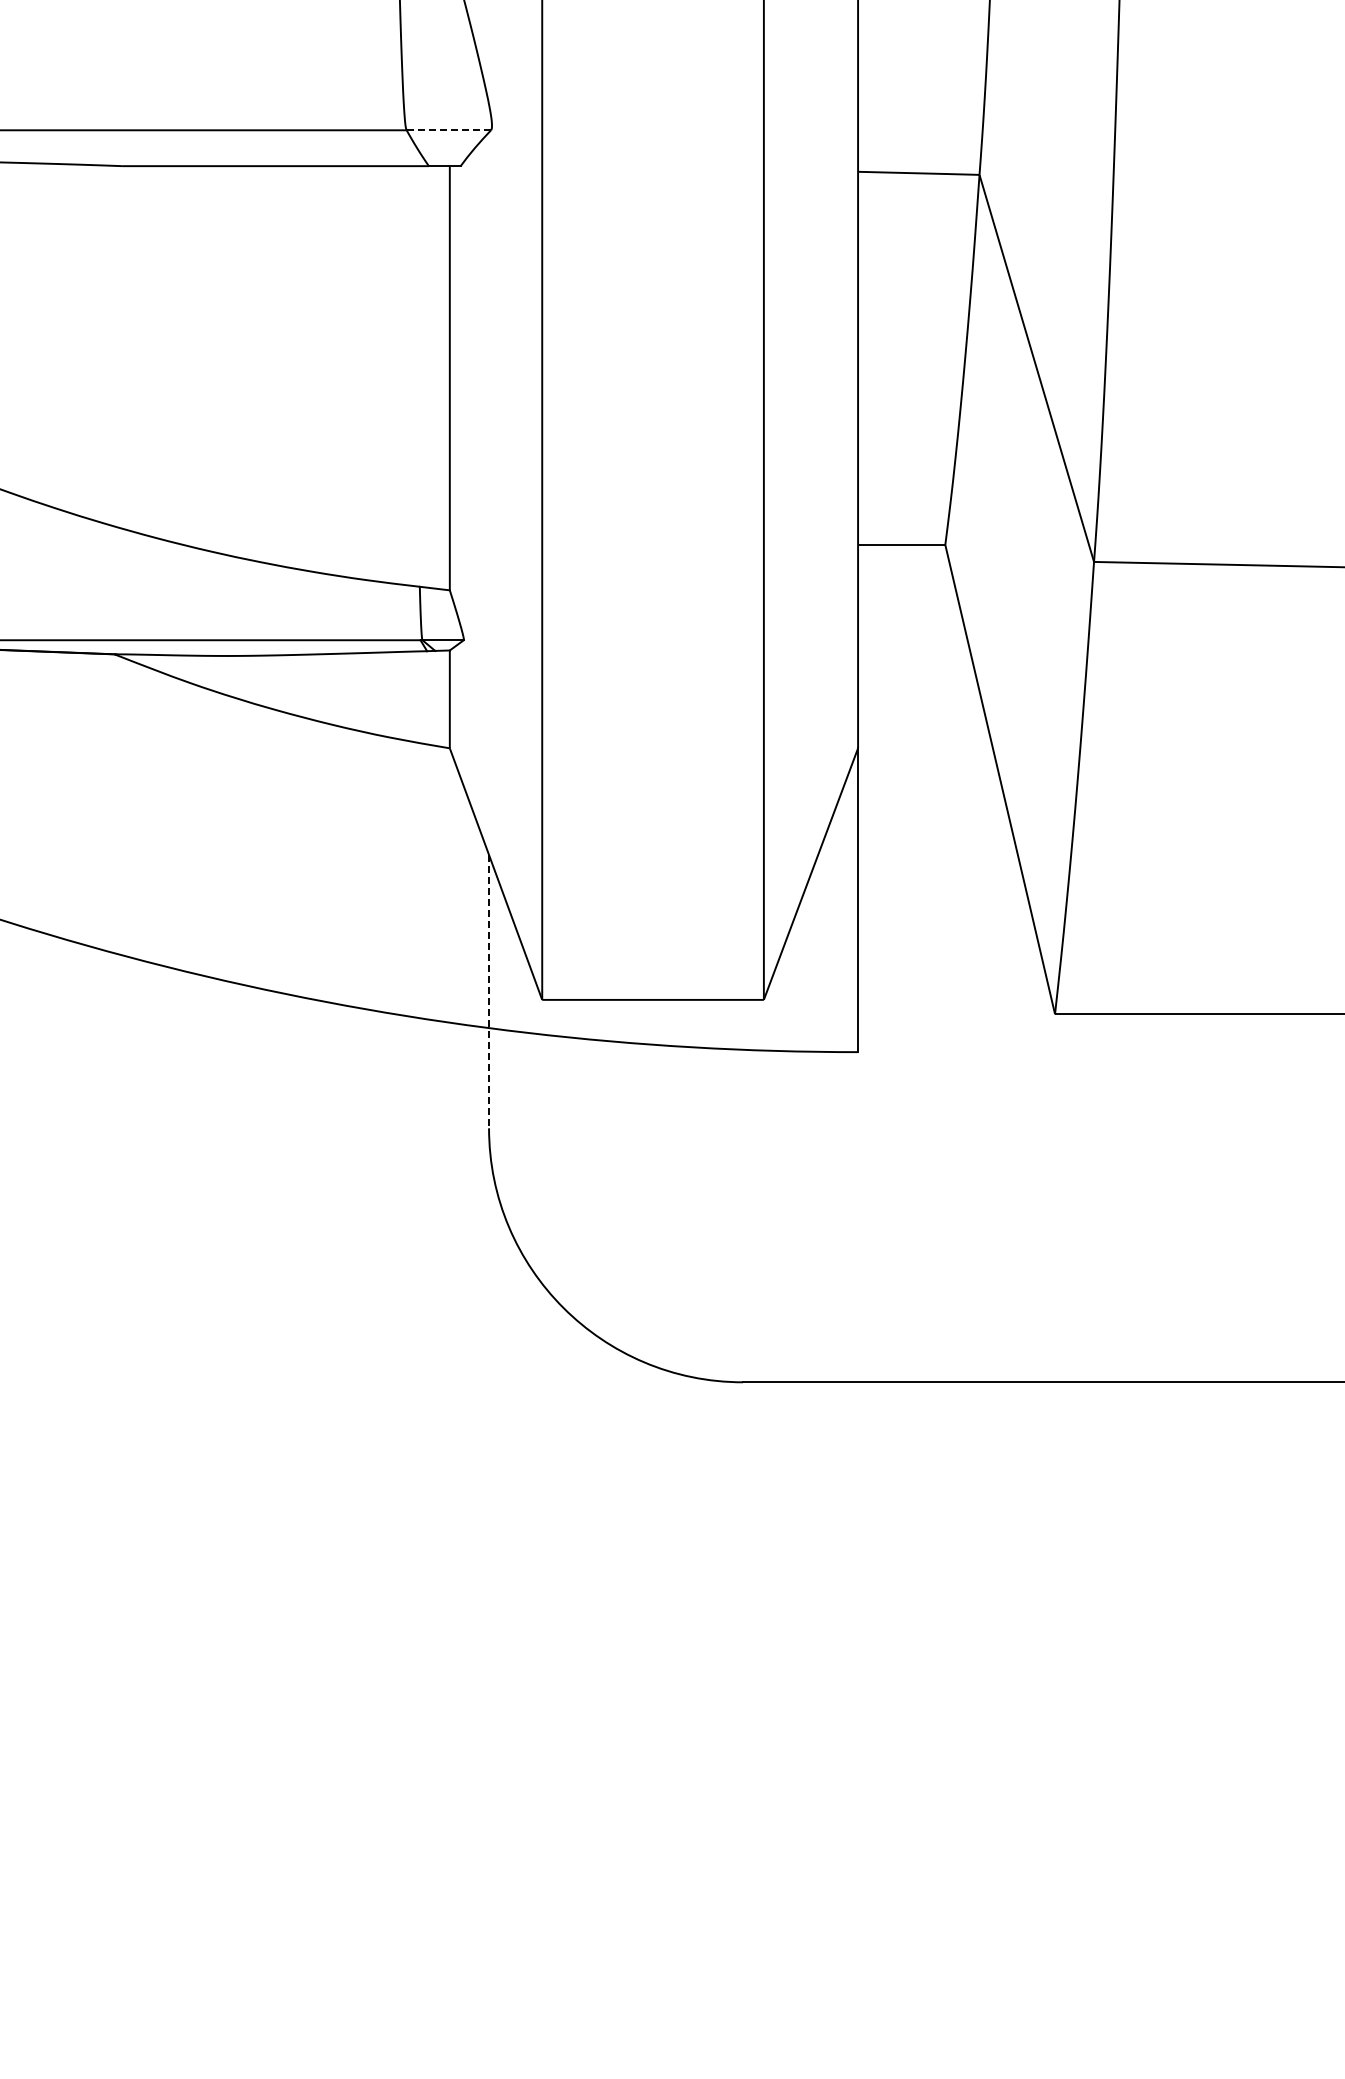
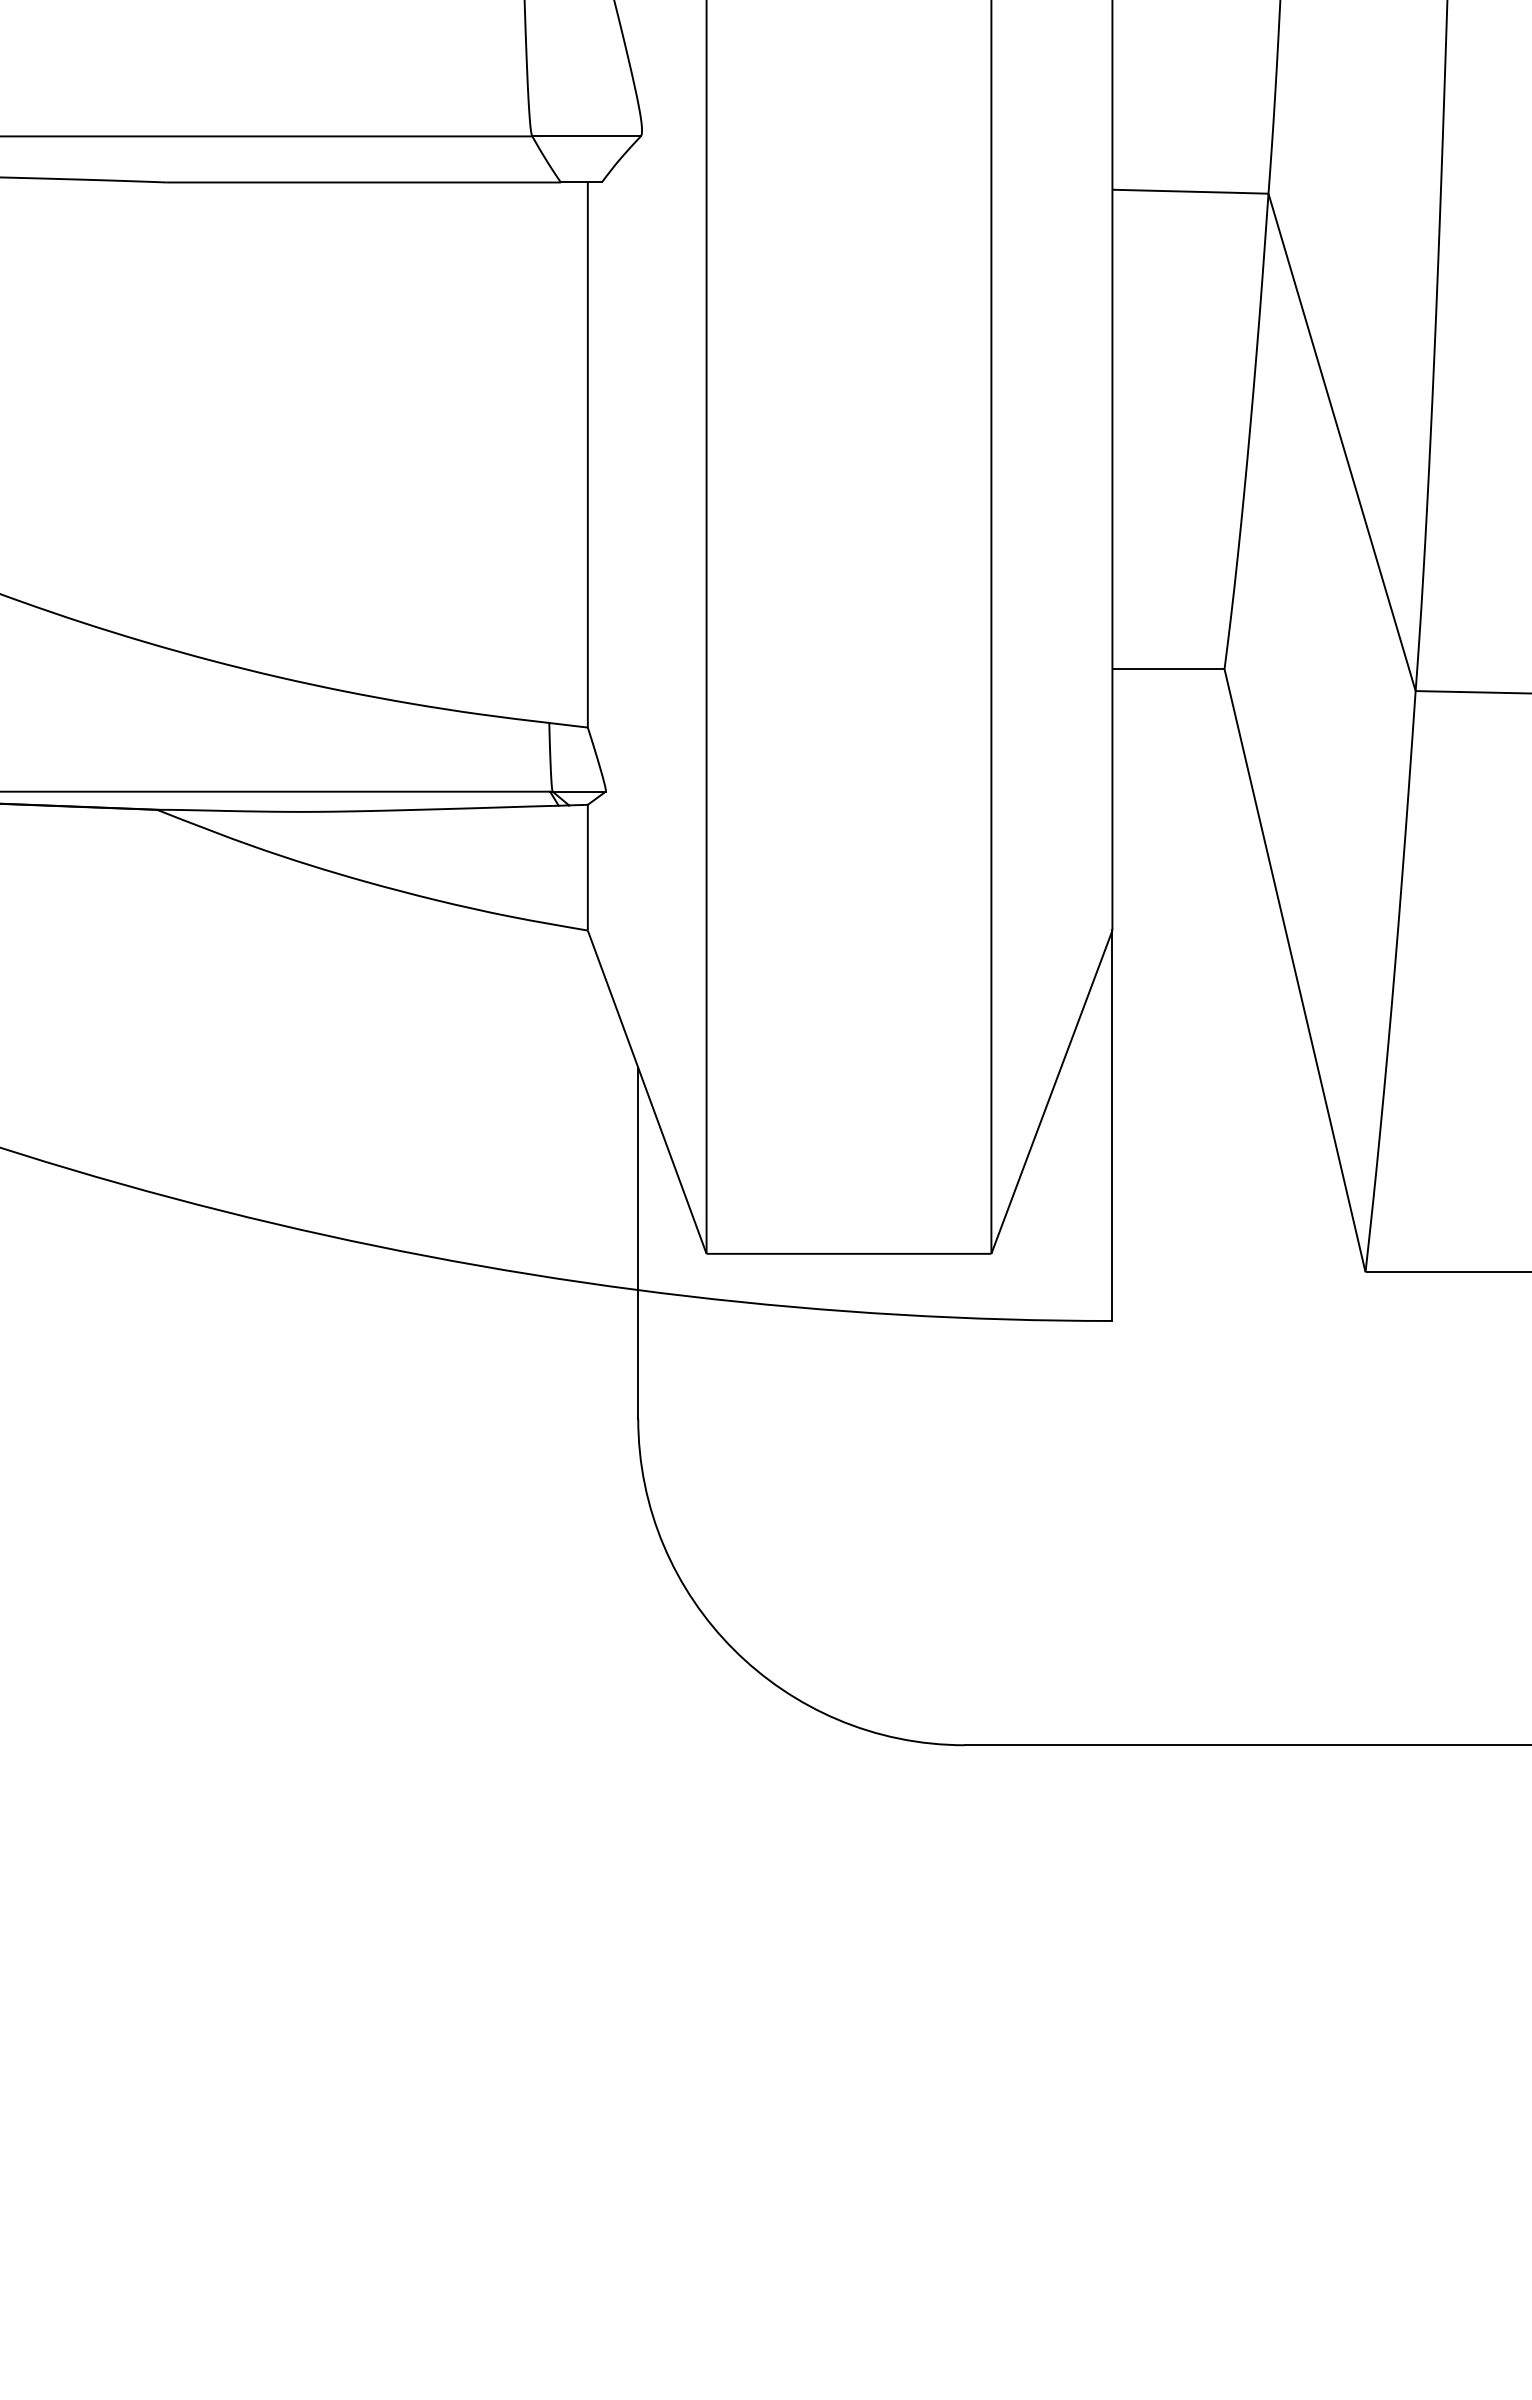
line: (448, 130) -> (586, 136), dashed -> solid
line: (489, 991) -> (638, 1243), dashed -> solid

